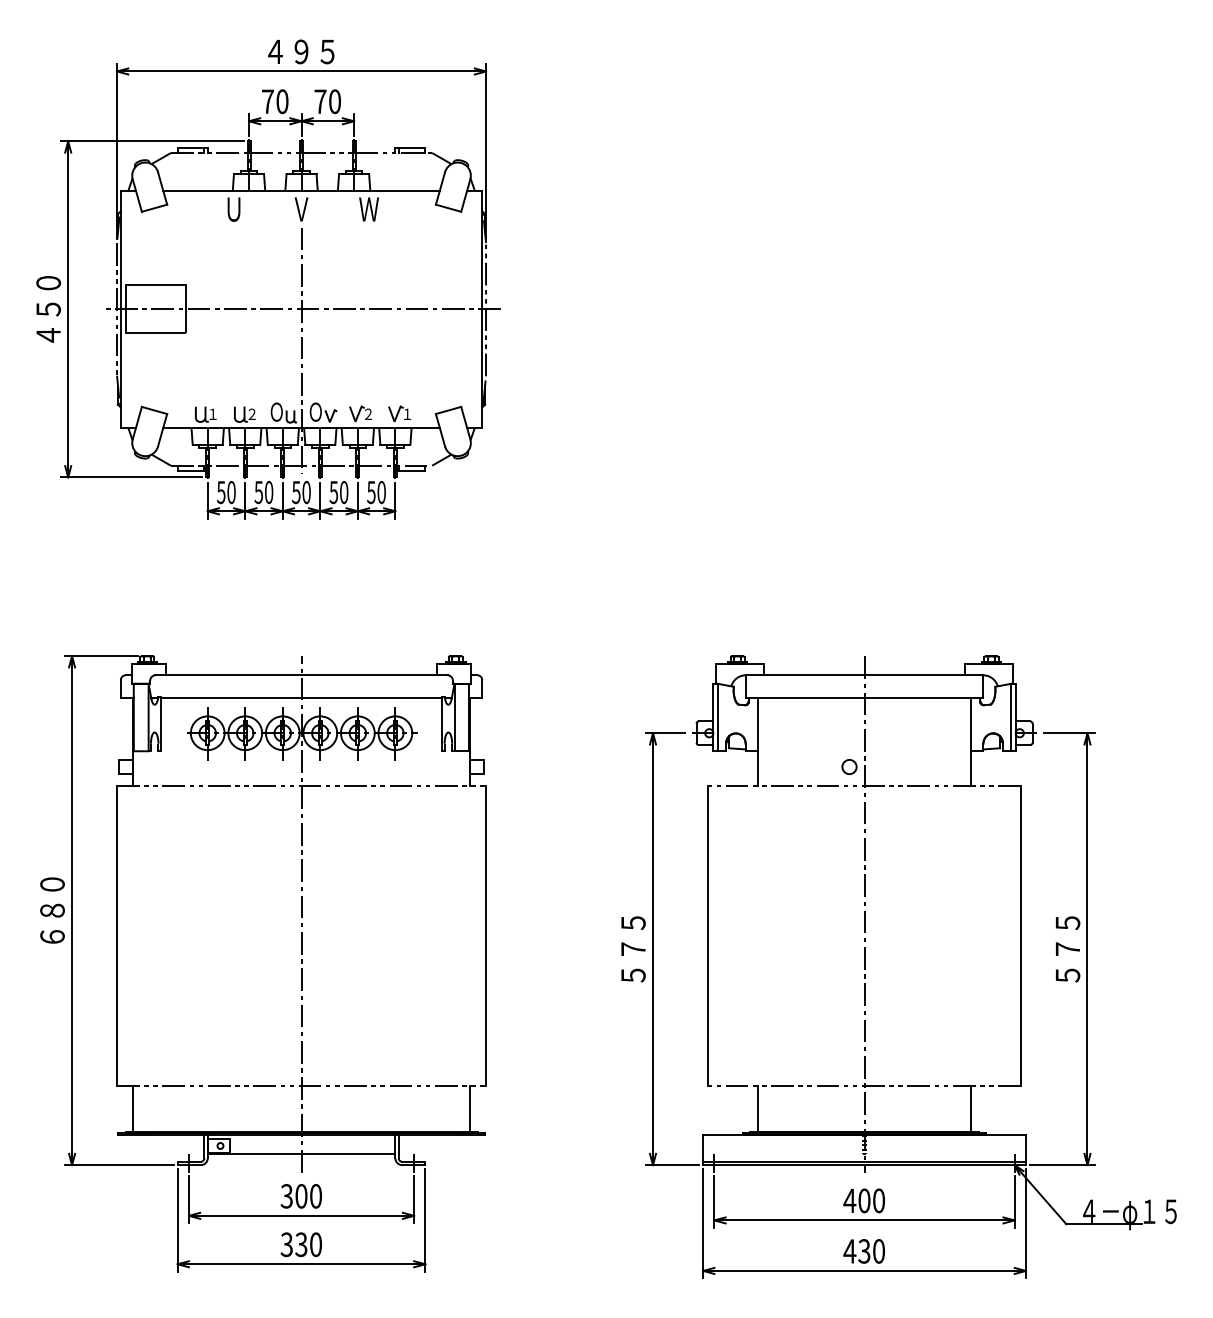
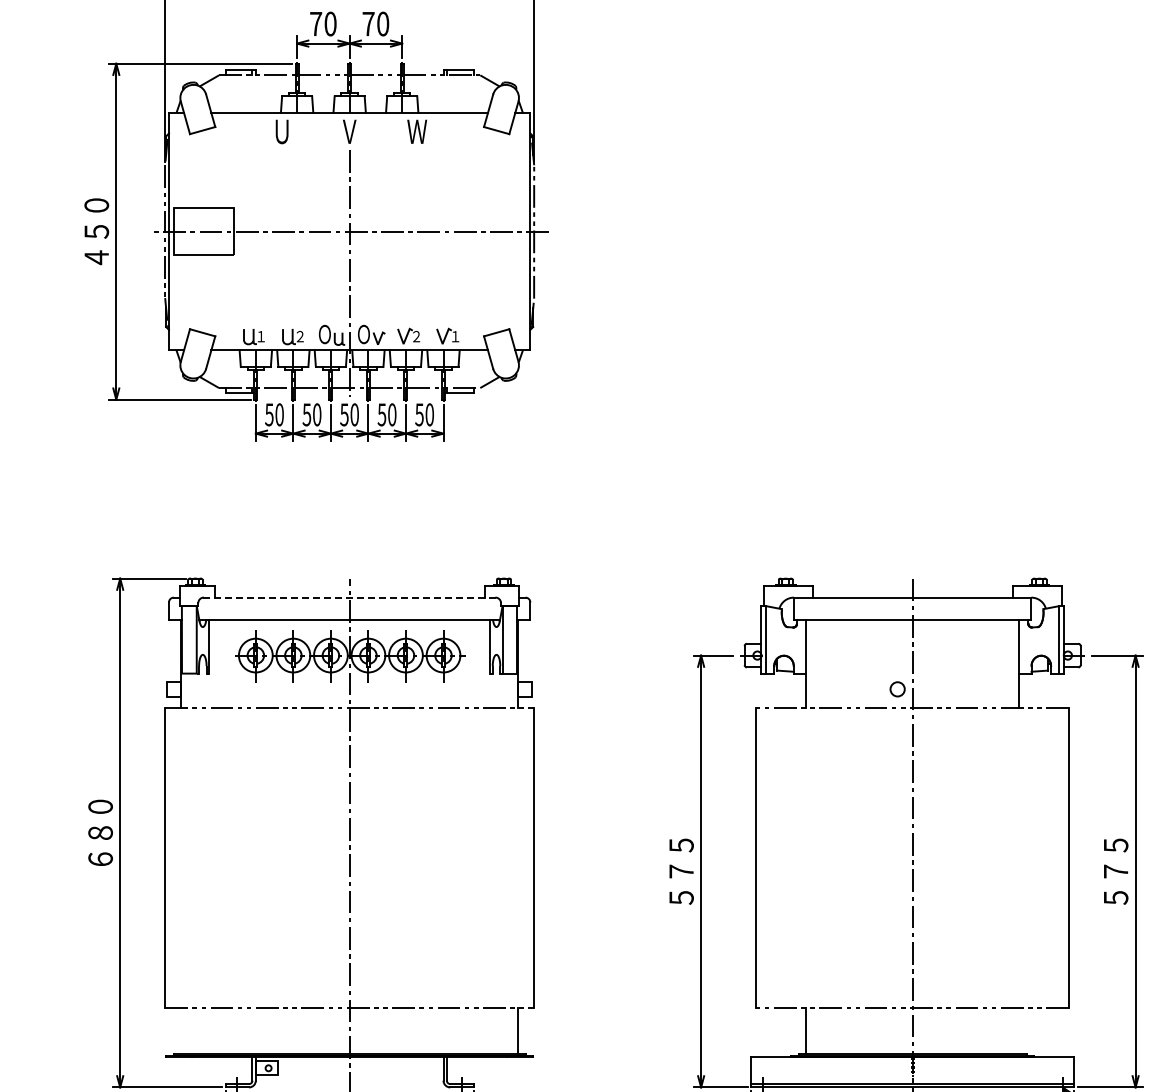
line: (301, 675) -> (349, 597), solid -> dashed
line: (132, 1108) -> (180, 1030), removed
line: (971, 1108) -> (1019, 1030), removed
line: (301, 1153) -> (349, 1075), removed

